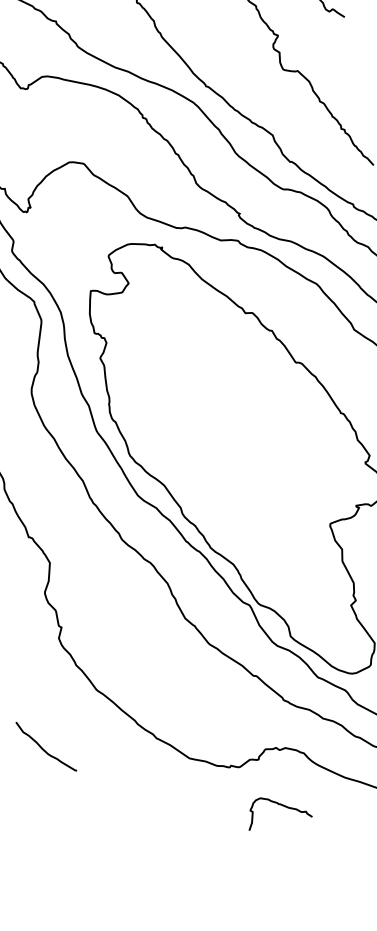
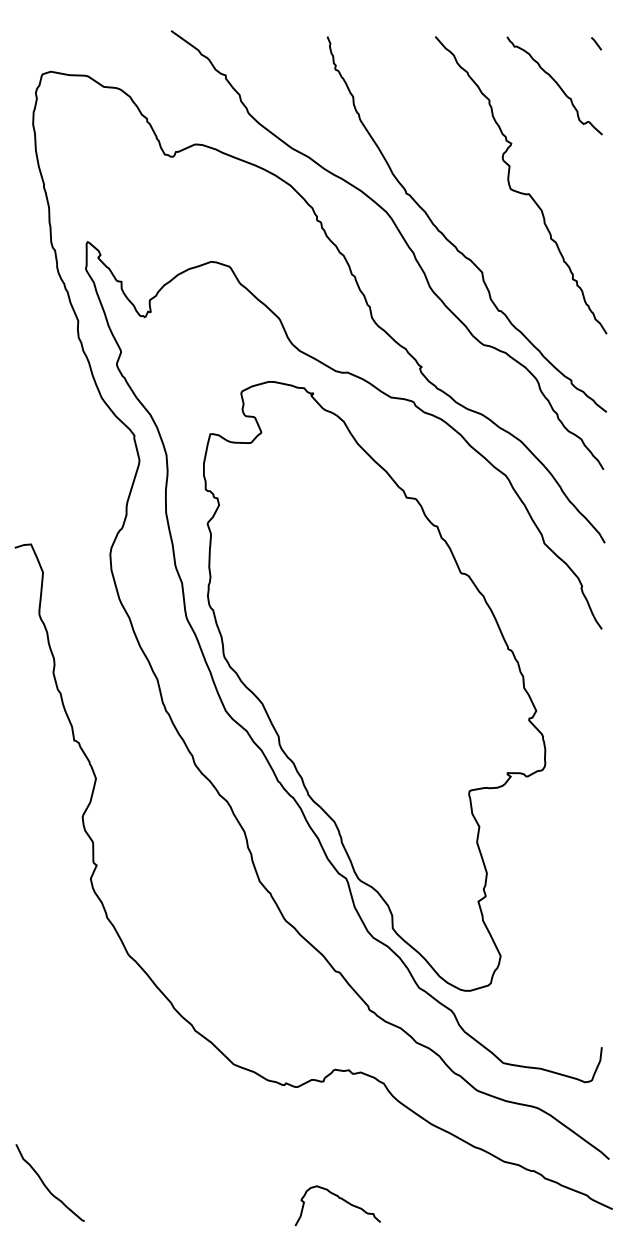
curve: (43, 748) -> (46, 1185), moved
curve: (279, 805) -> (340, 1199), moved

